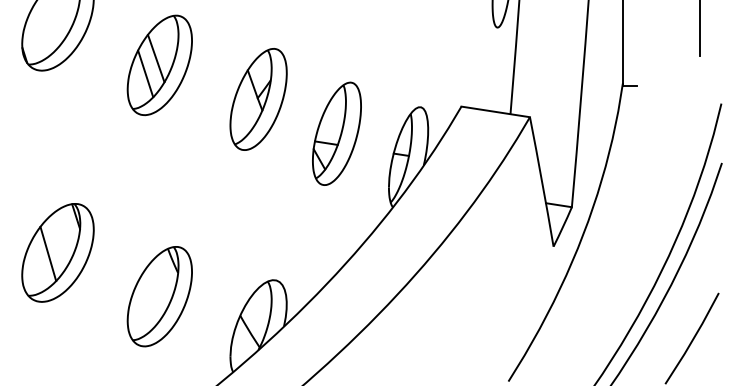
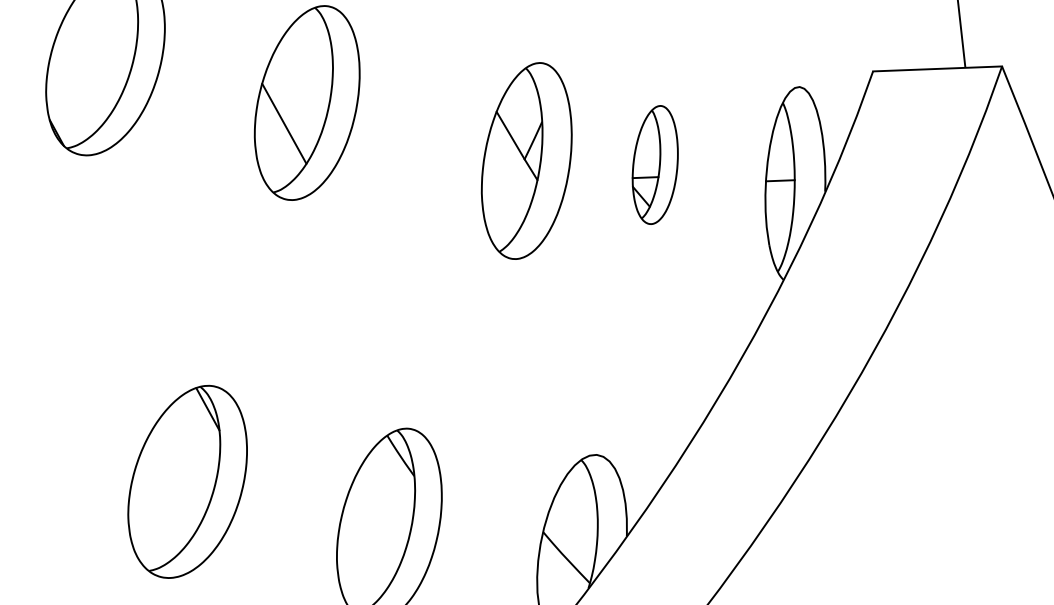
line: (156, 58) -> (298, 91), removed
part: (258, 99) -> (526, 161), moved
part: (336, 133) -> (654, 164), size x0.6
line: (48, 253) -> (170, 486), removed

